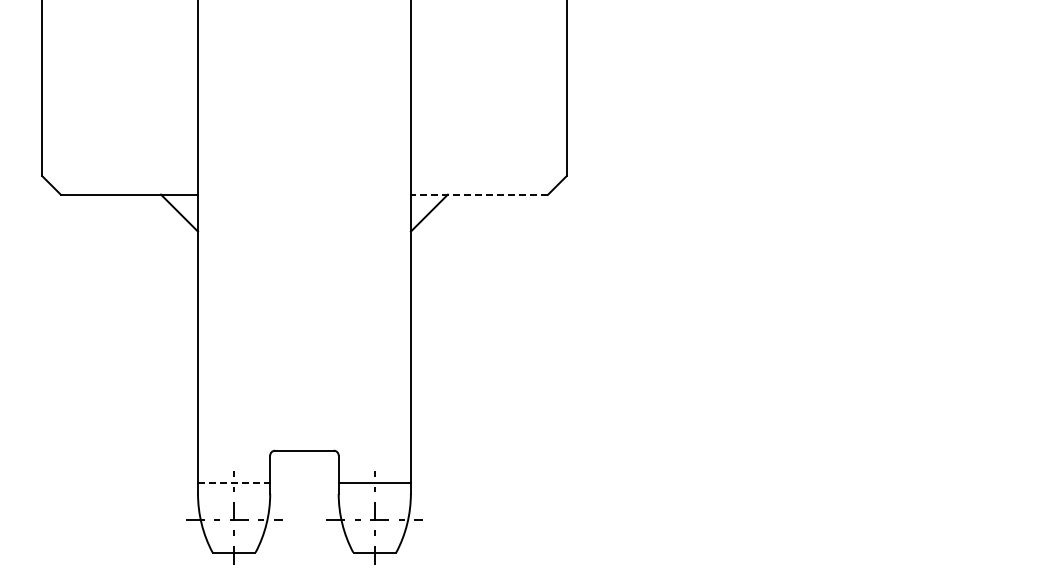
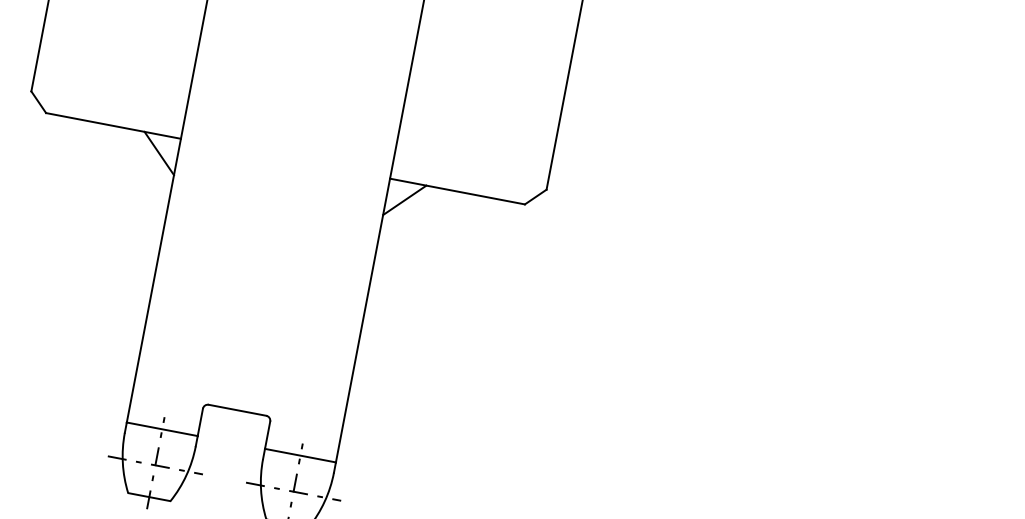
line: (479, 194) -> (457, 191), dashed -> solid
line: (234, 483) -> (162, 429), dashed -> solid

